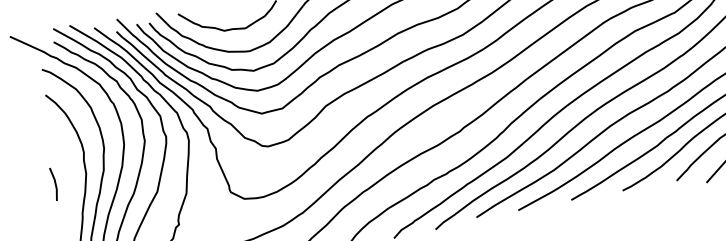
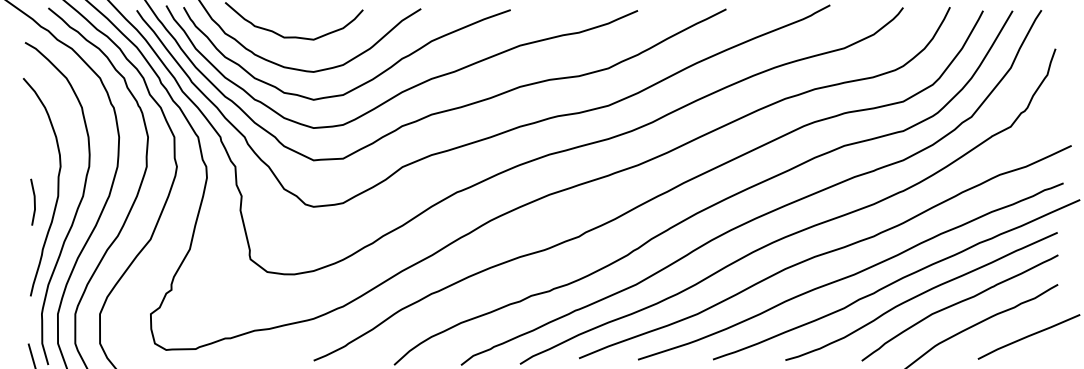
line: (54, 183) -> (33, 201), moved

